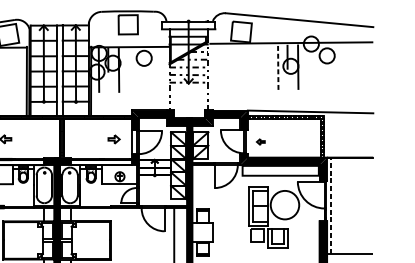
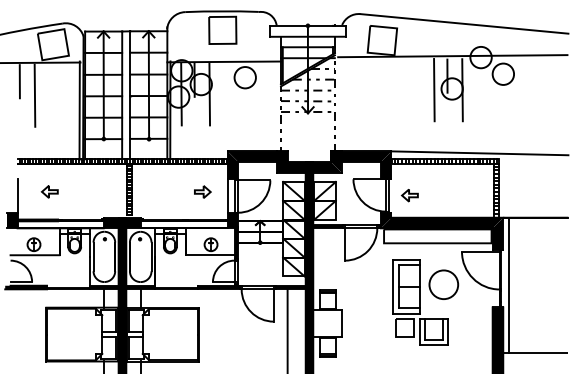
line: (278, 66) -> (434, 89), dashed -> solid
part: (260, 141) -> (409, 195), size x1.43
circle: (284, 204) -> (443, 284), size x0.71
line: (331, 205) -> (509, 285), dashed -> solid

